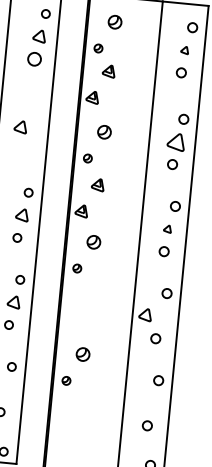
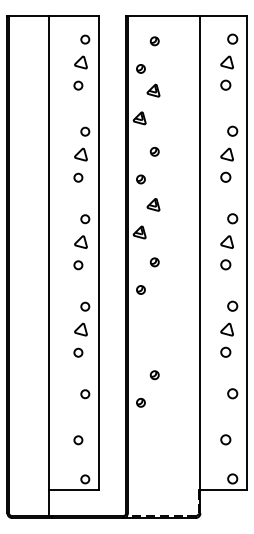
part: (114, 22) -> (154, 41), size x0.62
part: (184, 50) -> (226, 62), size x1.67
circle: (34, 59) -> (78, 85), size x0.62
circle: (37, 105) -> (85, 131), added
part: (20, 126) -> (80, 154), moved
part: (104, 131) -> (154, 151), size x0.62
part: (175, 141) -> (226, 154), size x0.71
circle: (25, 150) -> (78, 177), added
part: (167, 228) -> (226, 241), size x1.67
part: (93, 242) -> (154, 262), size x0.62
part: (144, 314) -> (226, 329), moved
part: (82, 354) -> (154, 375), size x0.62

